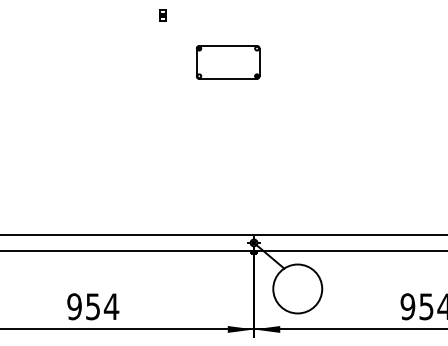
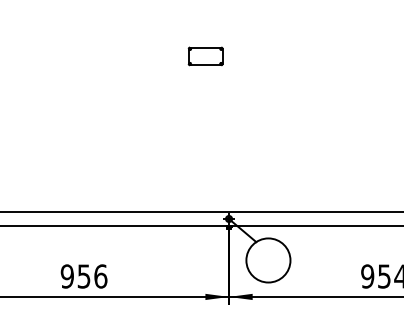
part: (162, 15) -> (146, 14), removed
part: (227, 62) -> (205, 56), size x0.6
text: (111, 306) -> (100, 276), 954 -> 956

